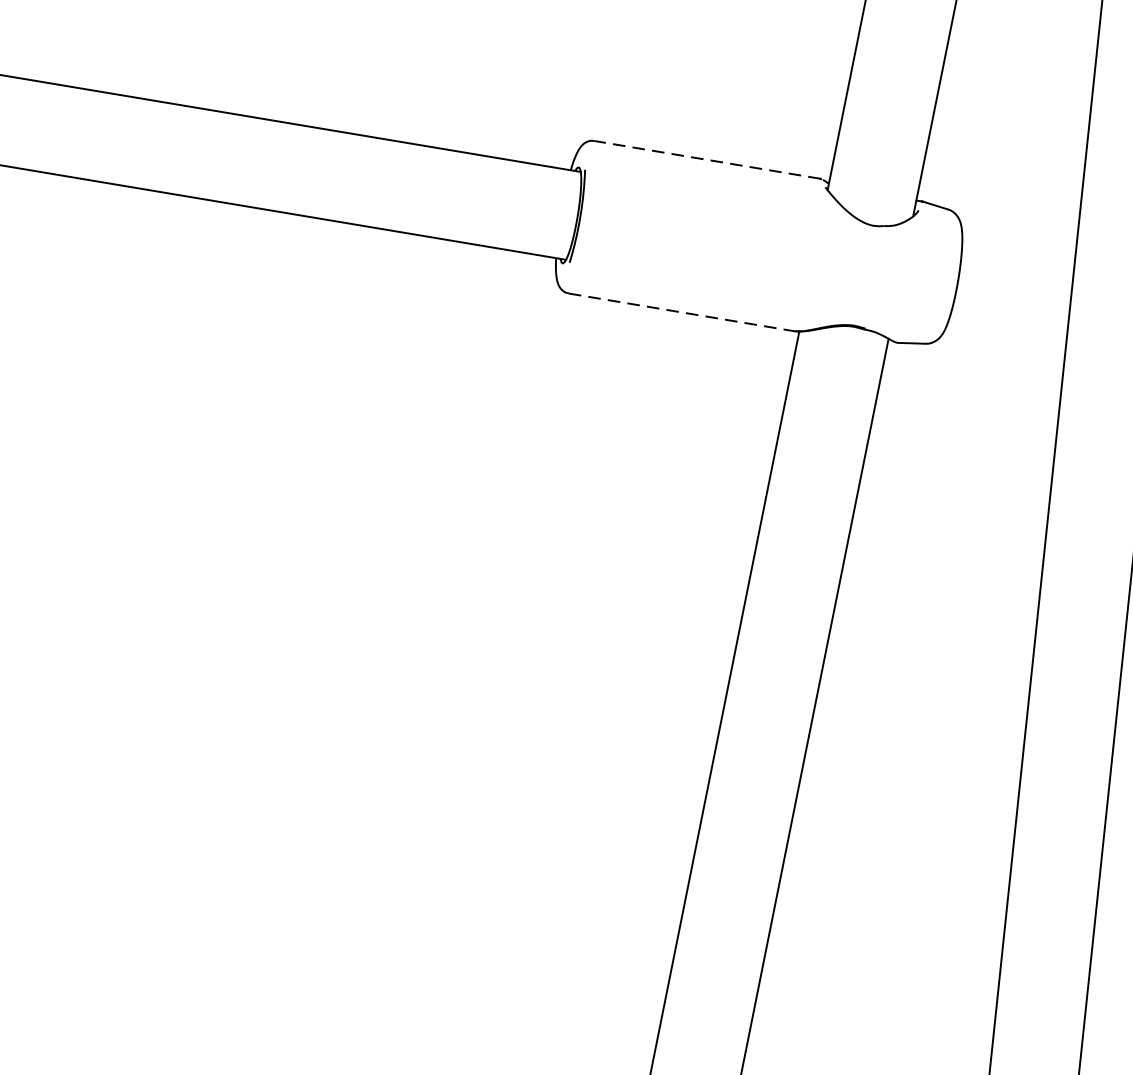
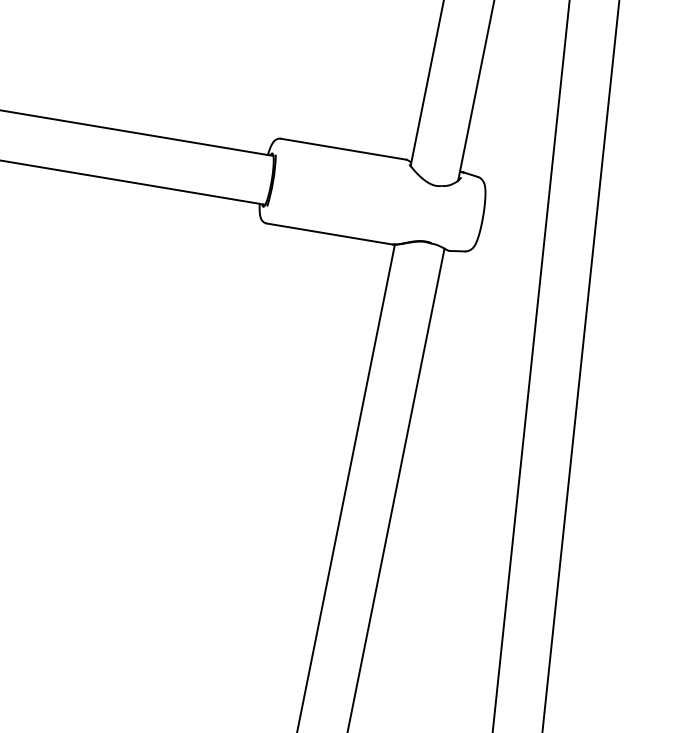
line: (706, 160) -> (343, 149), dashed -> solid
line: (681, 313) -> (329, 234), dashed -> solid

